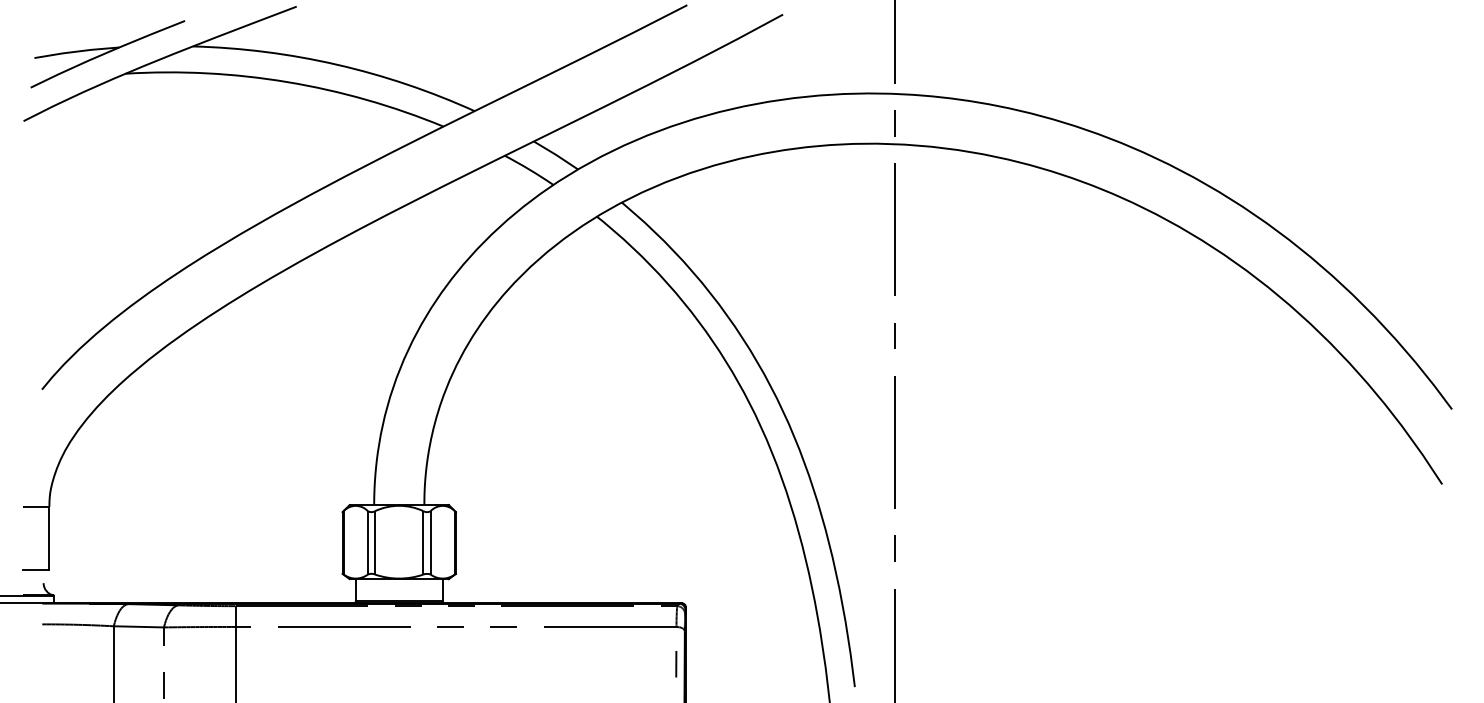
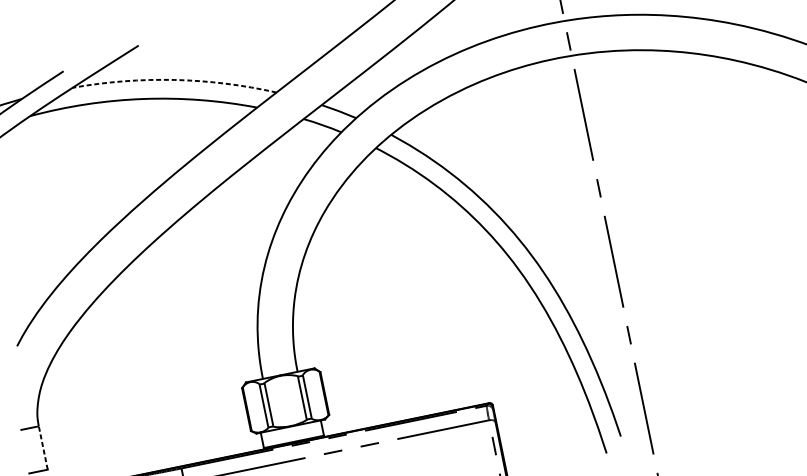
arc: (337, 64) -> (175, 79), solid -> dashed
line: (49, 537) -> (43, 447), solid -> dashed

